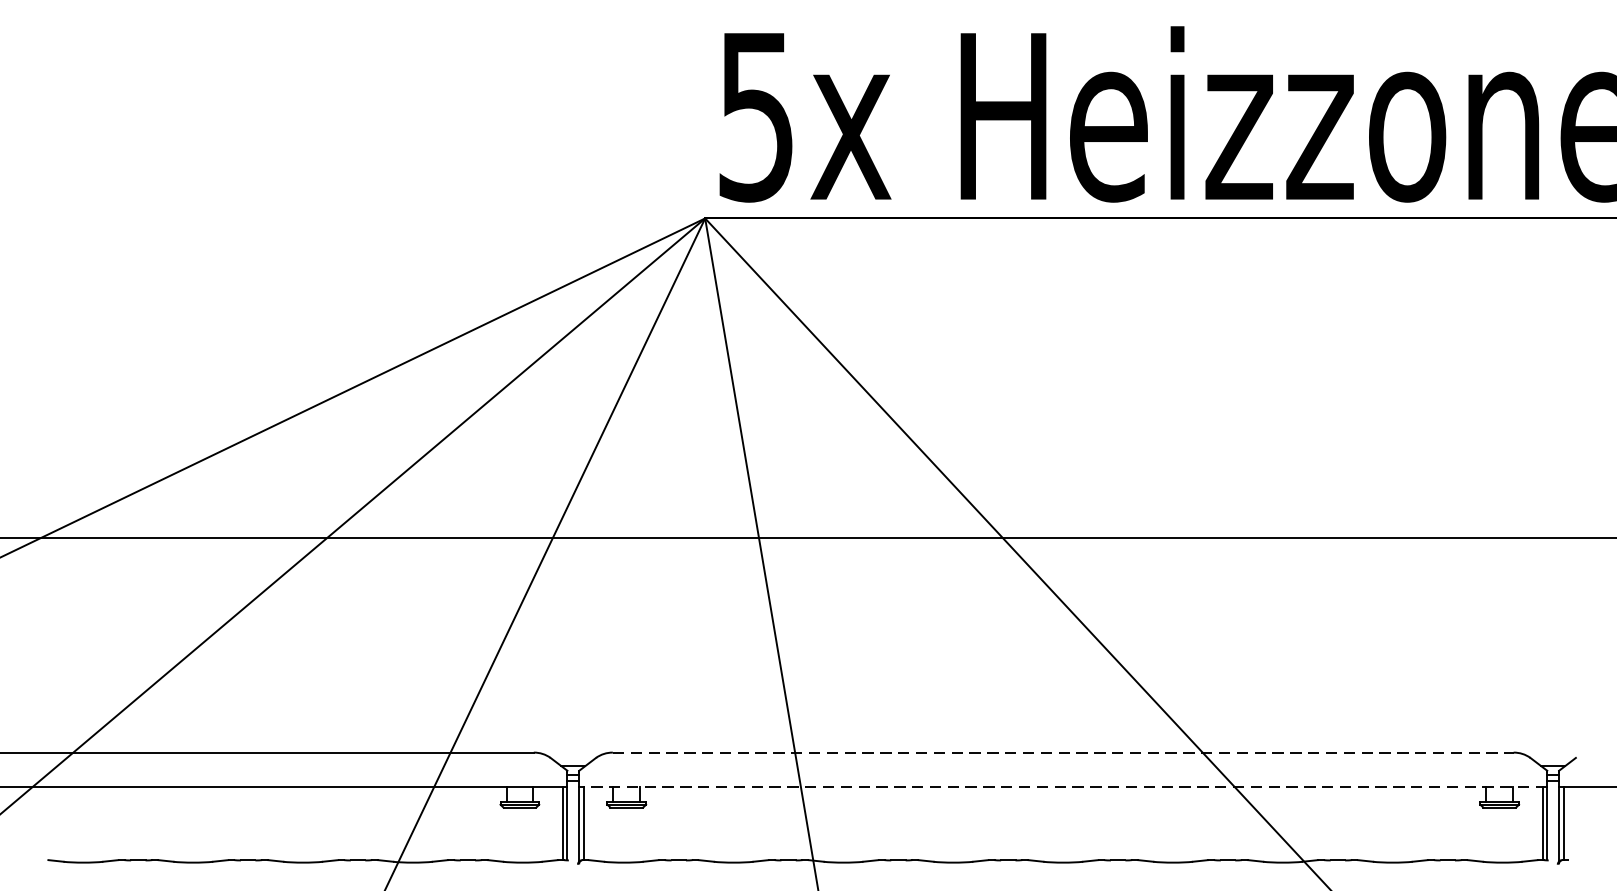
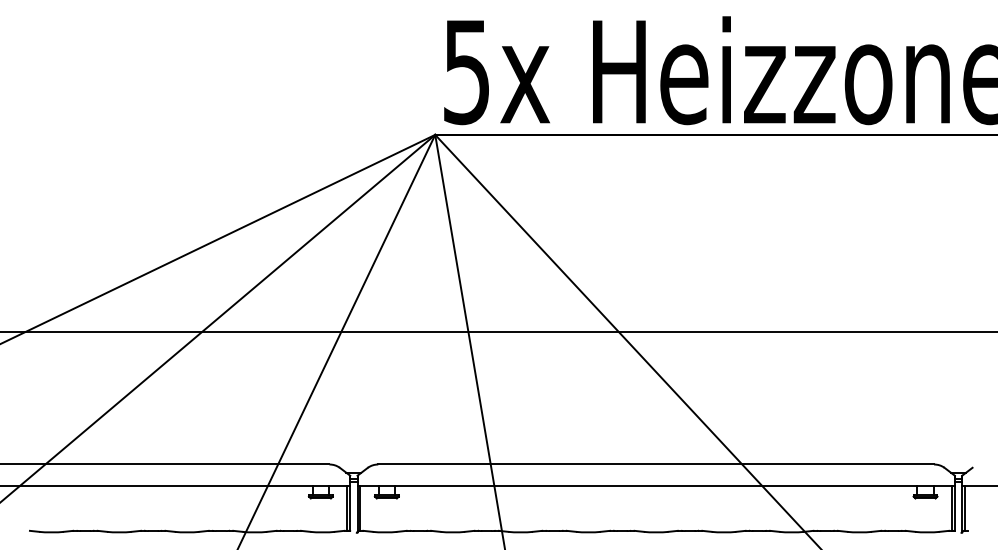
line: (1063, 752) -> (656, 464), dashed -> solid
line: (1063, 786) -> (656, 485), dashed -> solid

